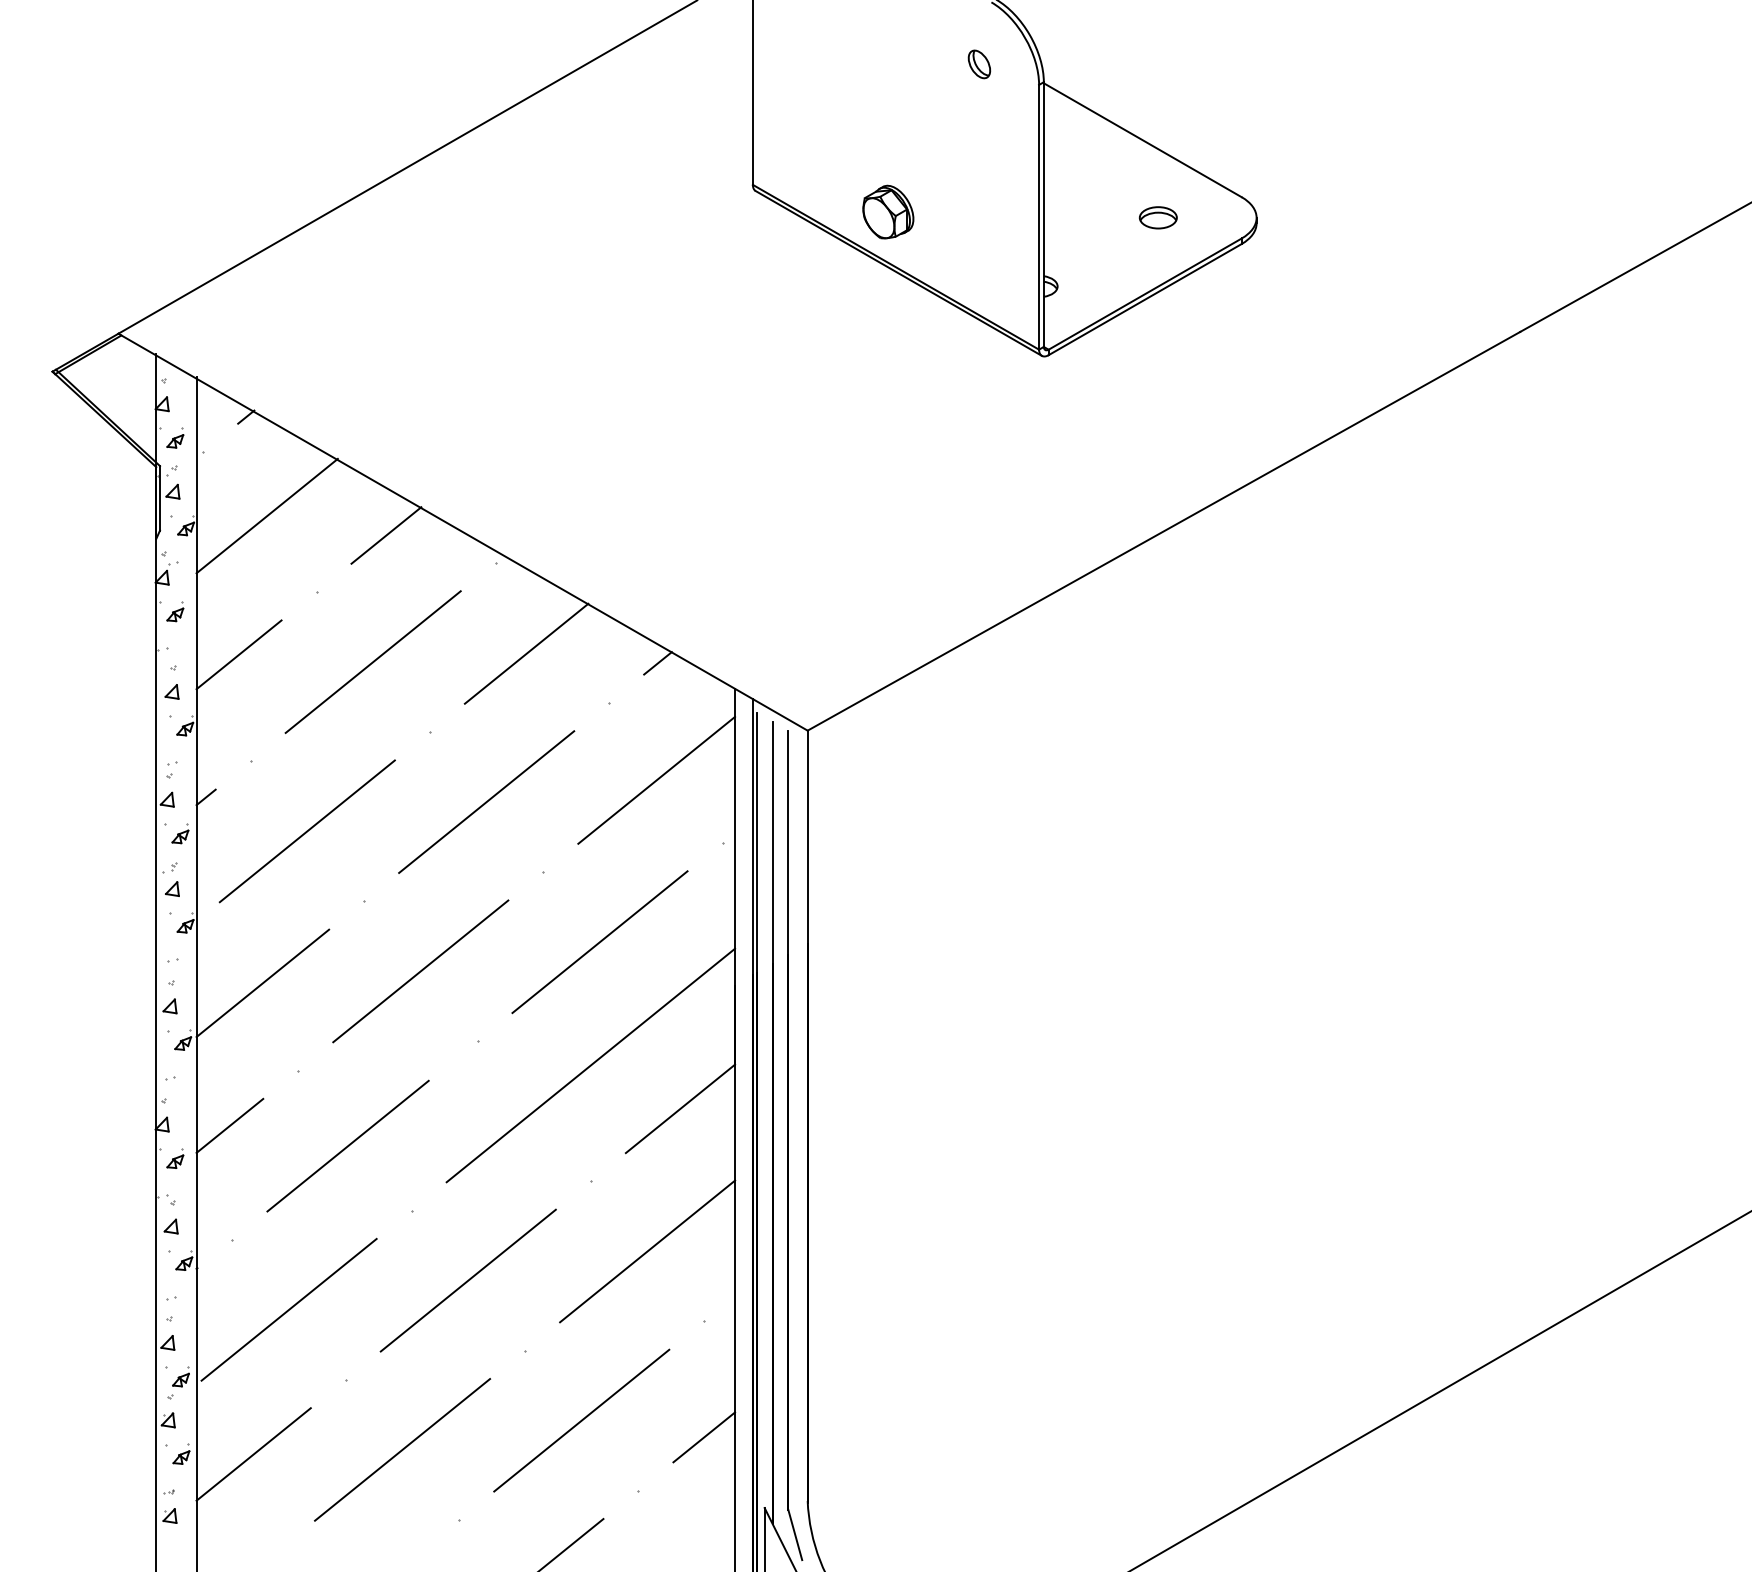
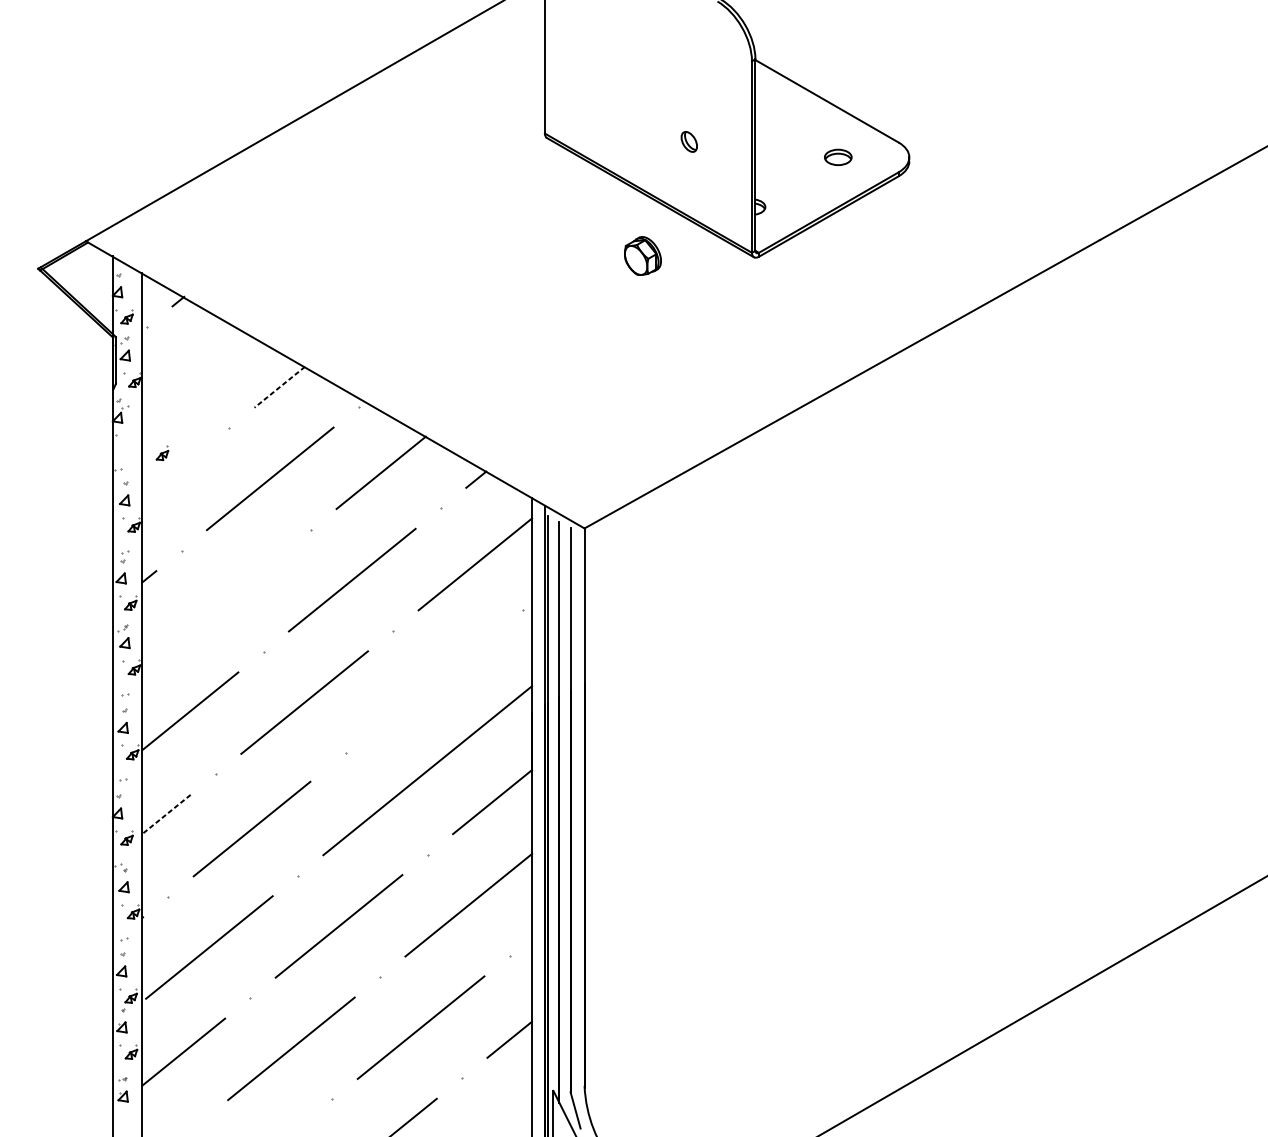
part: (979, 64) -> (689, 141), moved
part: (888, 211) -> (643, 255), moved
line: (266, 515) -> (193, 372), removed
line: (386, 535) -> (279, 387), solid -> dashed
part: (175, 611) -> (162, 453), moved
line: (238, 654) -> (172, 473), removed
line: (306, 831) -> (221, 601), removed
line: (599, 942) -> (433, 681), removed
line: (229, 1125) -> (166, 814), solid -> dashed

